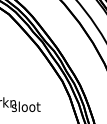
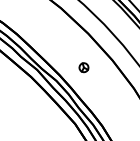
part: (73, 44) -> (83, 66), added

